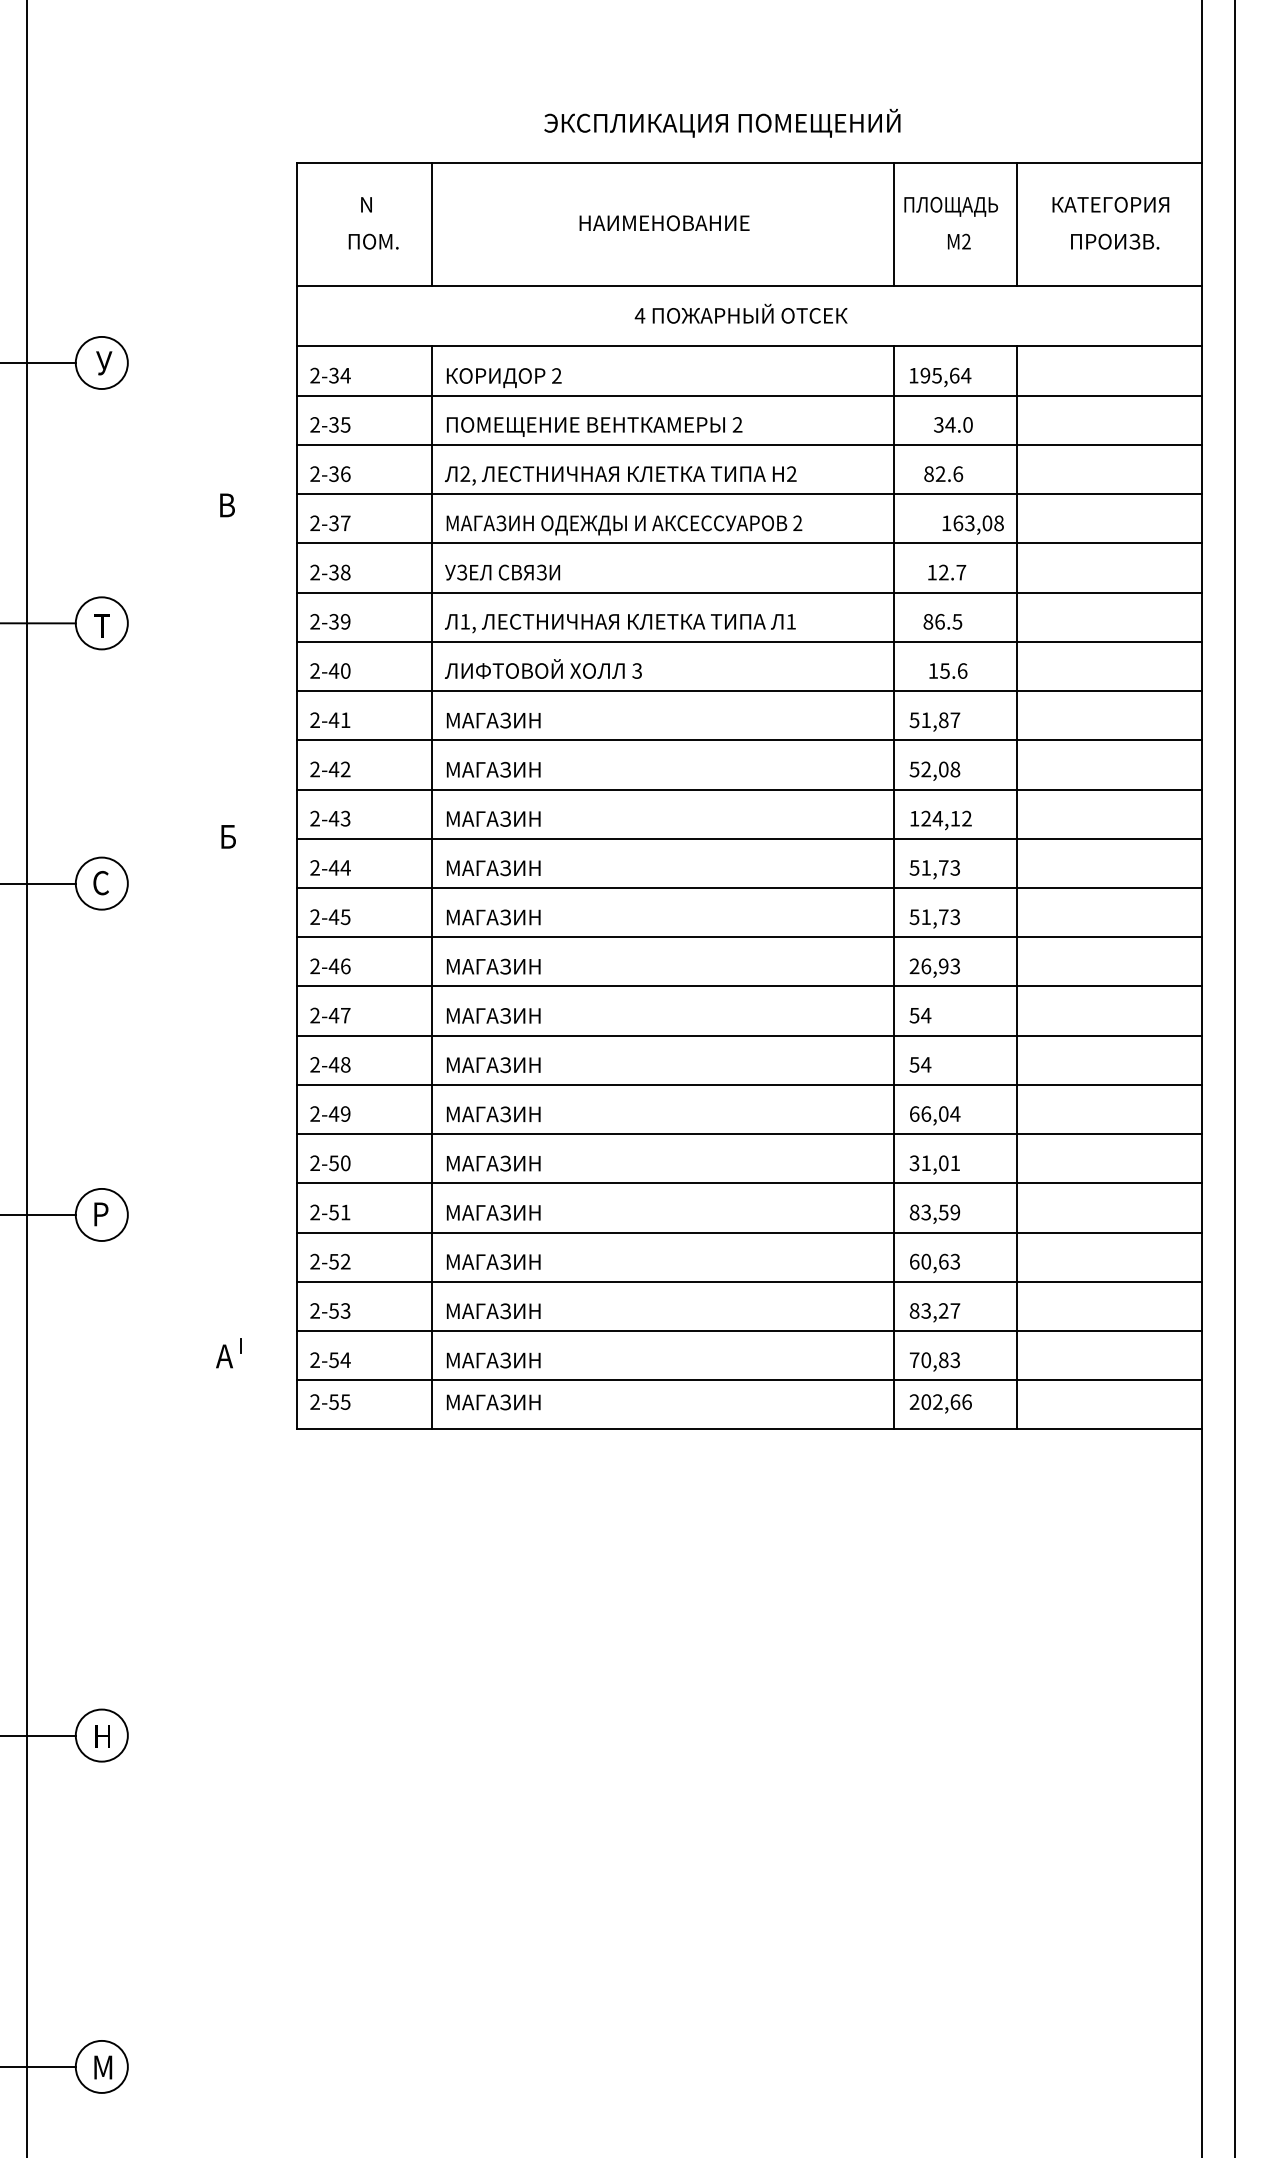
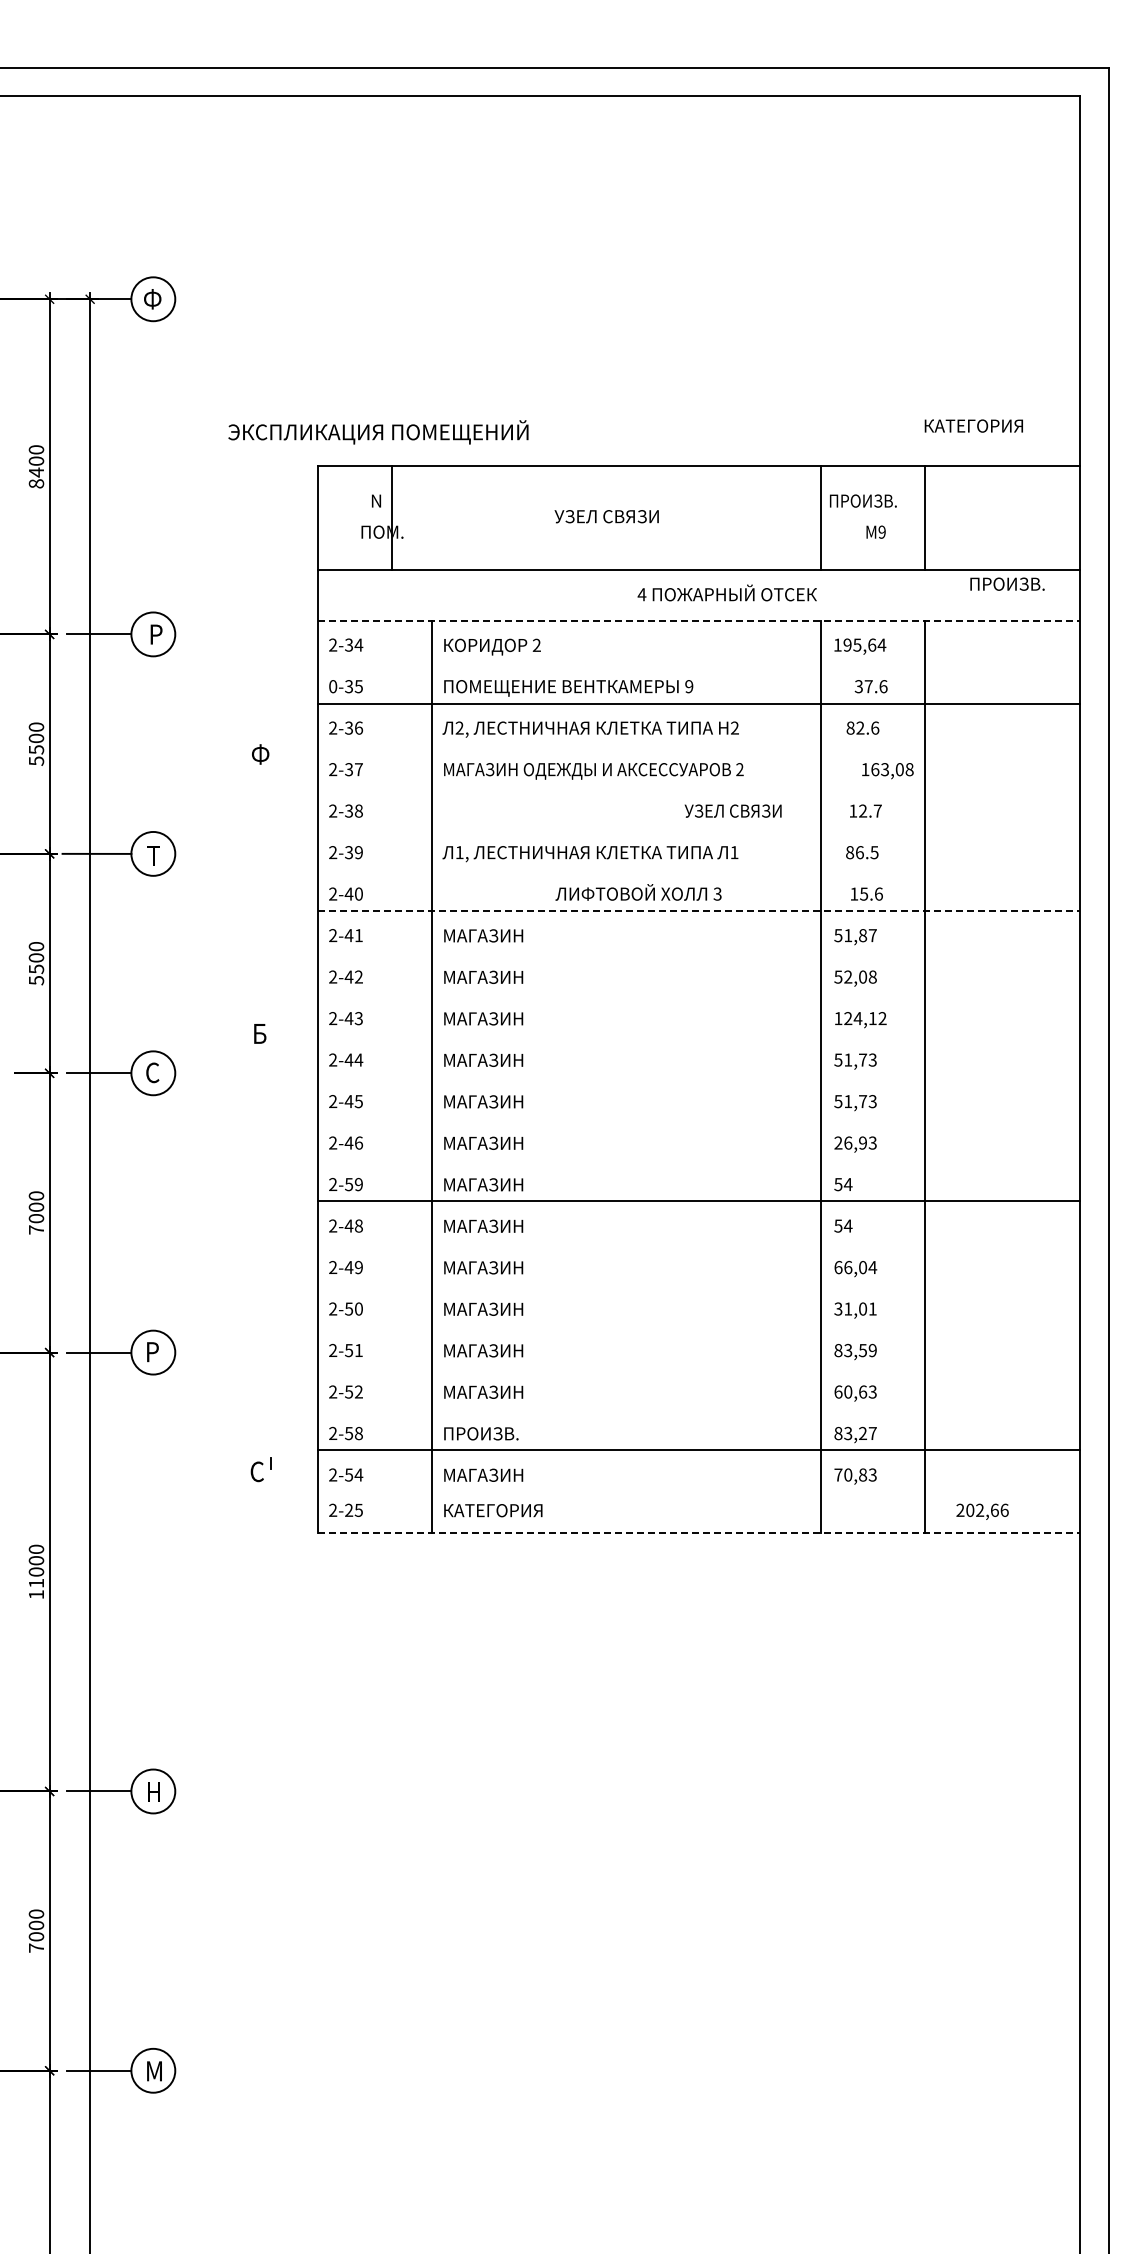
text: (722, 123) -> (378, 432), moved
text: (1110, 204) -> (973, 425), moved
text: (956, 206) -> (873, 502), ПЛОЩАДЬ -> ПРОИЗВ.
text: (663, 223) -> (626, 516), НАИМЕНОВАНИЕ -> УЗЕЛ СВЯЗИ
line: (433, 224) -> (392, 517), moved
text: (1115, 240) -> (1007, 583), moved
text: (965, 242) -> (881, 532), 2 -> 9
text: (740, 313) -> (726, 592), moved
line: (749, 346) -> (699, 620), solid -> dashed
text: (104, 363) -> (155, 634), У -> Р
line: (748, 396) -> (698, 662), removed
text: (315, 424) -> (333, 686), 2-35 -> 0-35
text: (737, 424) -> (689, 686), 2 -> 9
text: (958, 424) -> (875, 686), 34.0 -> 37.6
line: (748, 494) -> (698, 745), removed
text: (228, 505) -> (260, 754), В -> Ф
line: (748, 543) -> (698, 786), removed
text: (501, 571) -> (732, 810), moved
line: (748, 593) -> (698, 828), removed
line: (748, 641) -> (698, 869), removed
text: (543, 669) -> (638, 892), moved
line: (749, 690) -> (699, 910), solid -> dashed
line: (748, 740) -> (698, 952), removed
line: (748, 788) -> (698, 993), removed
line: (748, 838) -> (698, 1035), removed
line: (748, 887) -> (698, 1076), removed
line: (748, 937) -> (698, 1118), removed
line: (748, 985) -> (698, 1159), removed
text: (339, 1015) -> (353, 1184), 2-47 -> 2-59
line: (748, 1084) -> (698, 1242), removed
line: (748, 1134) -> (698, 1284), removed
line: (748, 1182) -> (698, 1325), removed
line: (748, 1232) -> (698, 1367), removed
line: (748, 1281) -> (698, 1408), removed
text: (345, 1310) -> (358, 1433), 2-53 -> 2-58
text: (494, 1310) -> (484, 1433), МАГАЗИН -> ПРОИЗВ.
text: (224, 1356) -> (256, 1471), А -> С
line: (748, 1379) -> (698, 1491), removed
text: (334, 1401) -> (349, 1509), 2-55 -> 2-25
text: (505, 1402) -> (493, 1510), МАГАЗИН -> КАТЕГОРИЯ
text: (940, 1403) -> (982, 1511), moved
line: (749, 1429) -> (699, 1533), solid -> dashed

